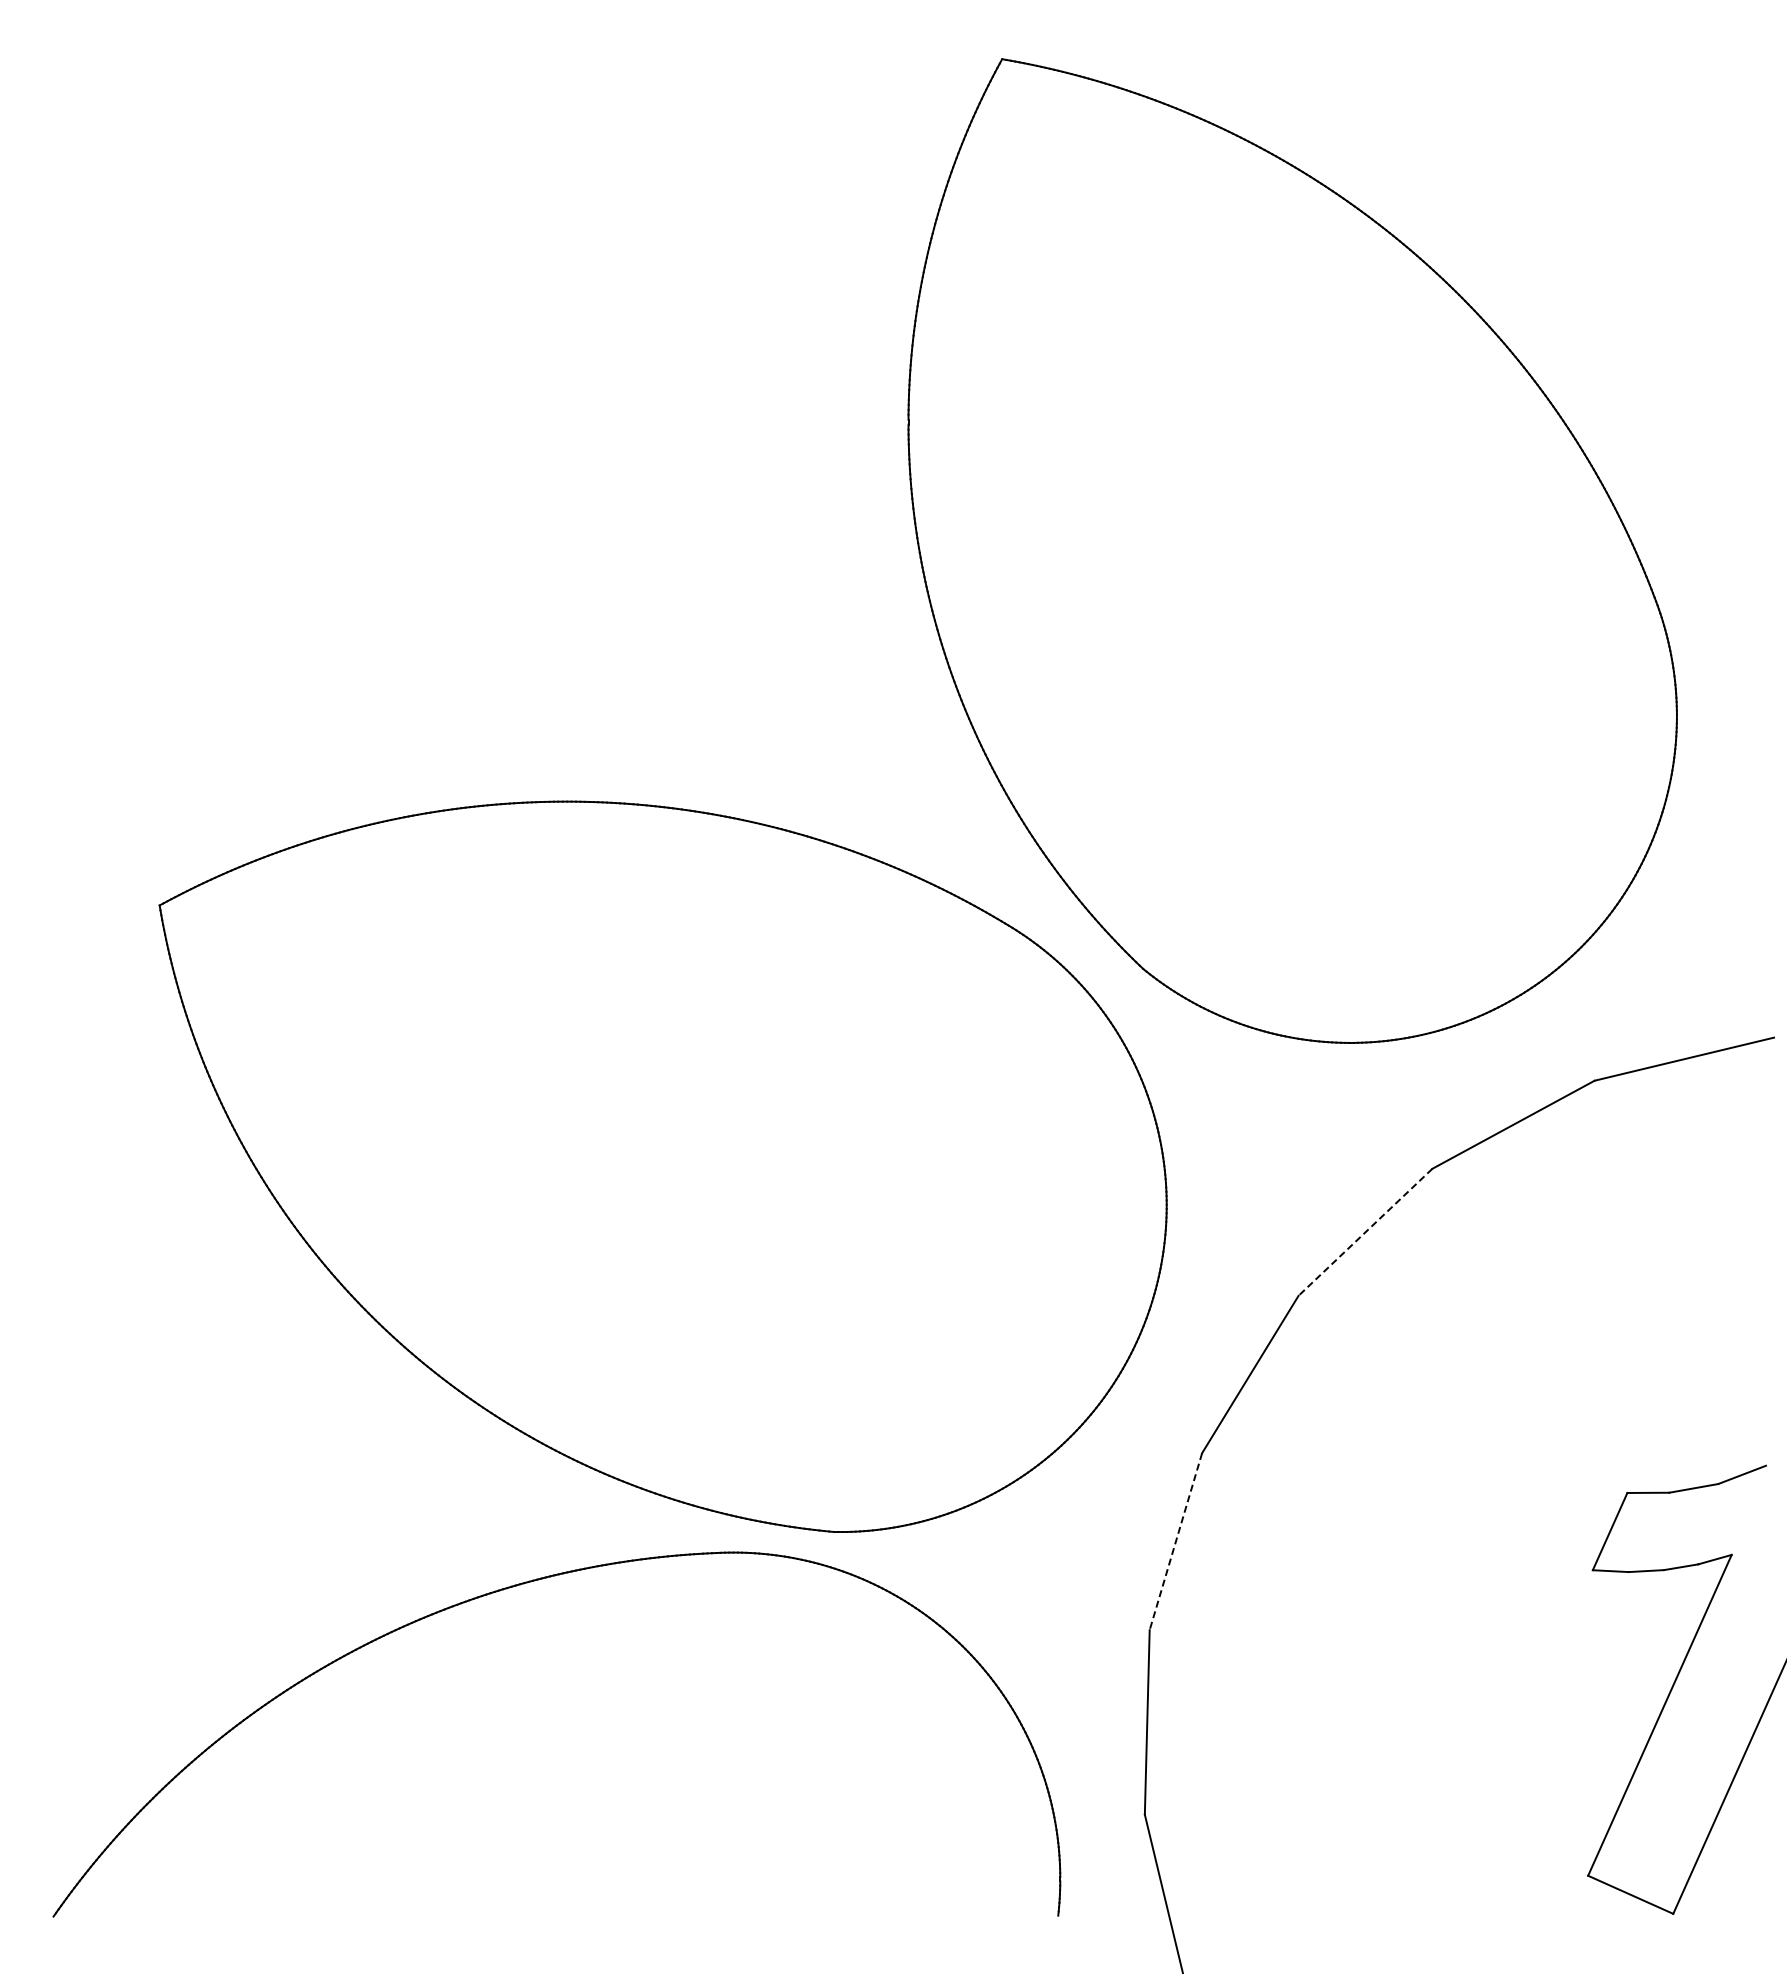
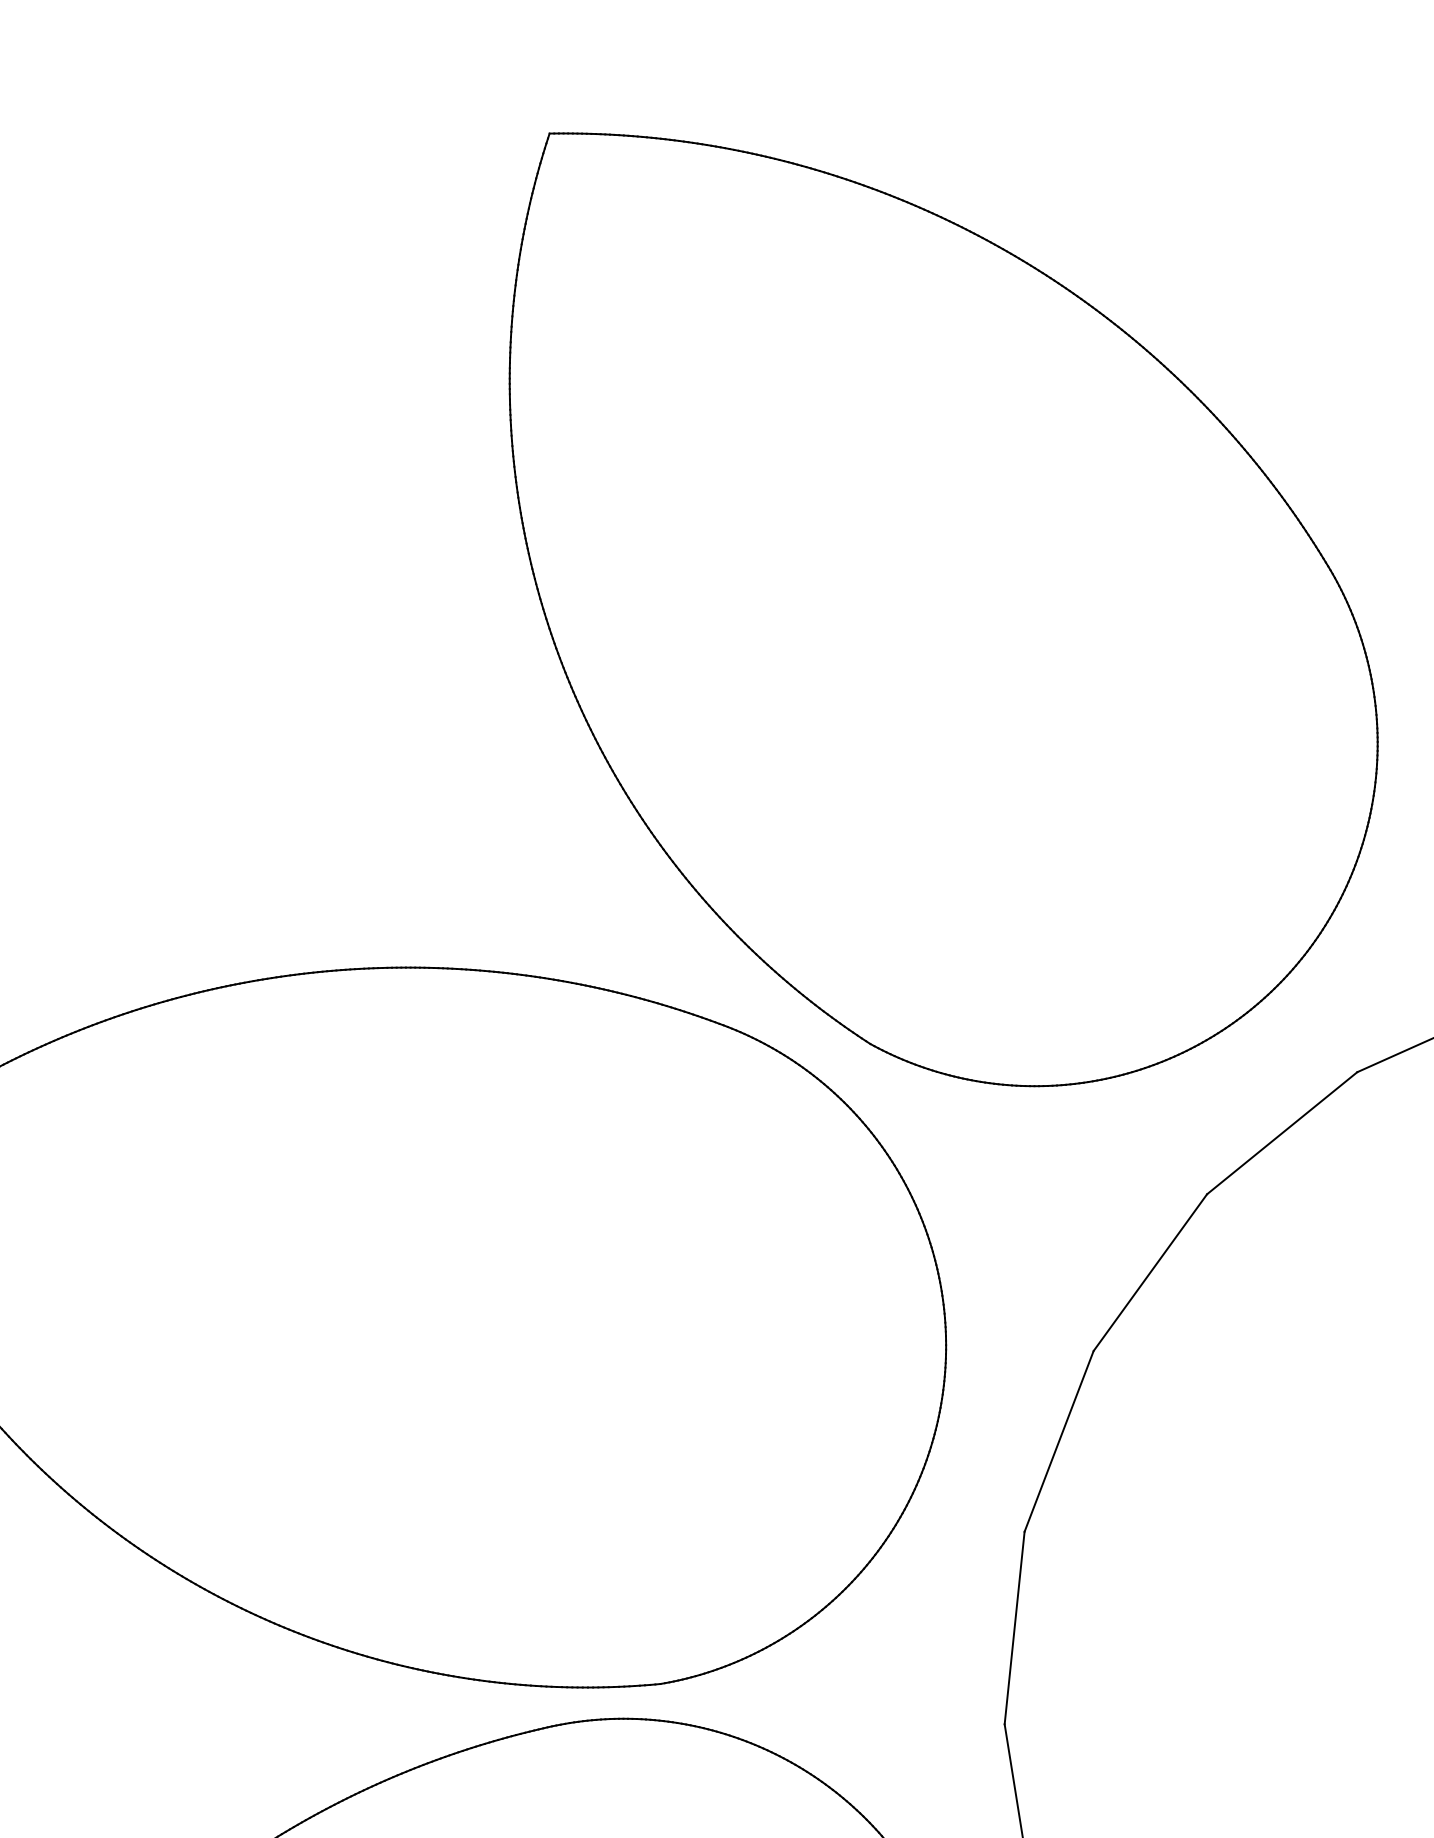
line: (1365, 1232) -> (1150, 1272), dashed -> solid
line: (1175, 1542) -> (1014, 1628), dashed -> solid

